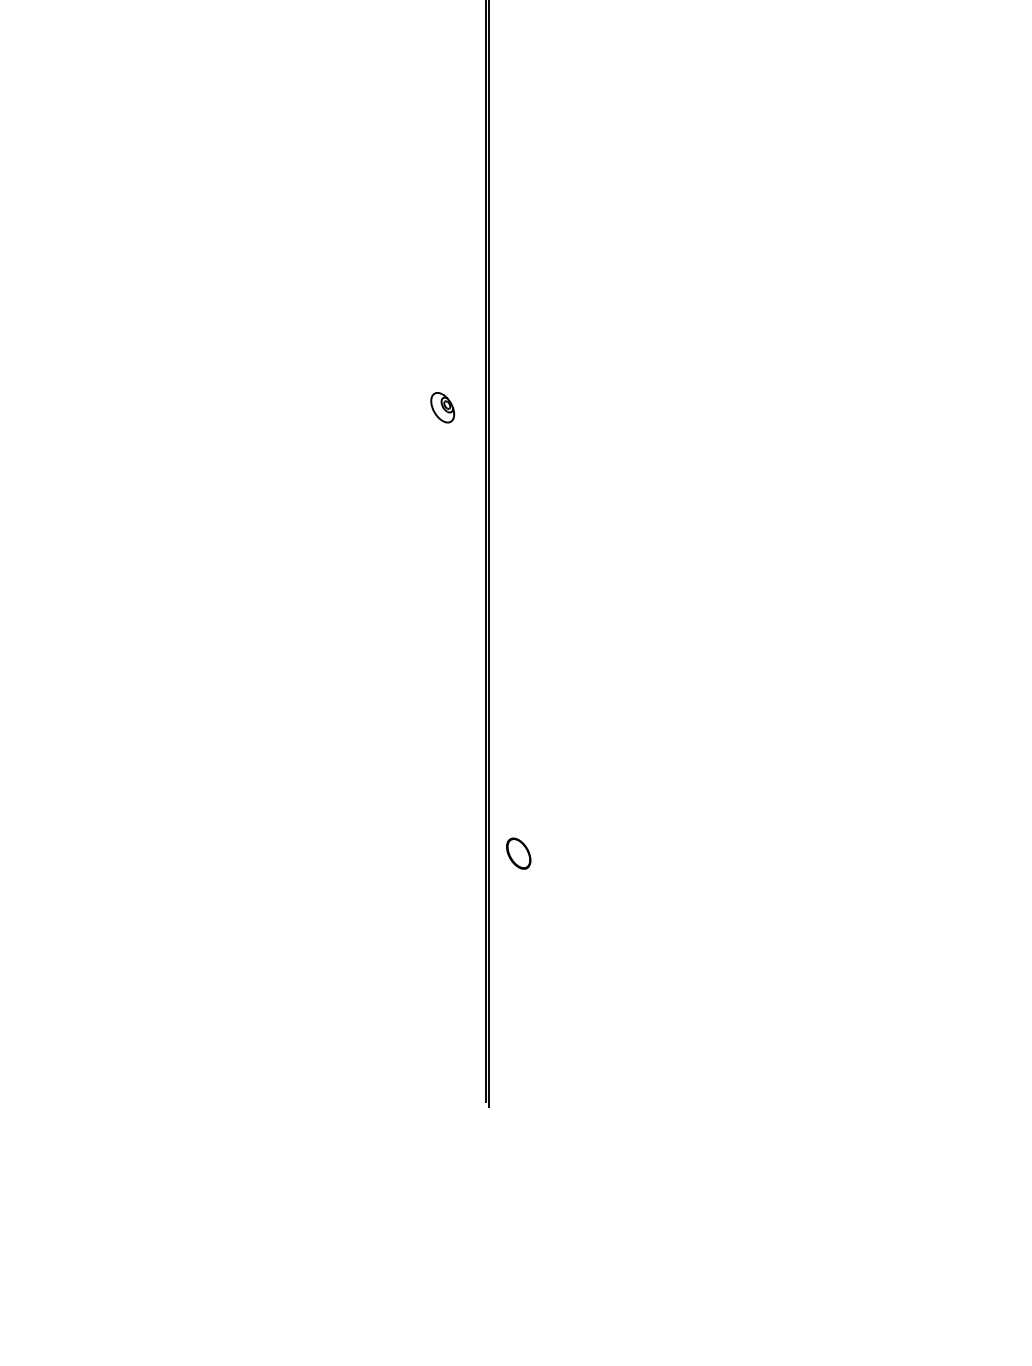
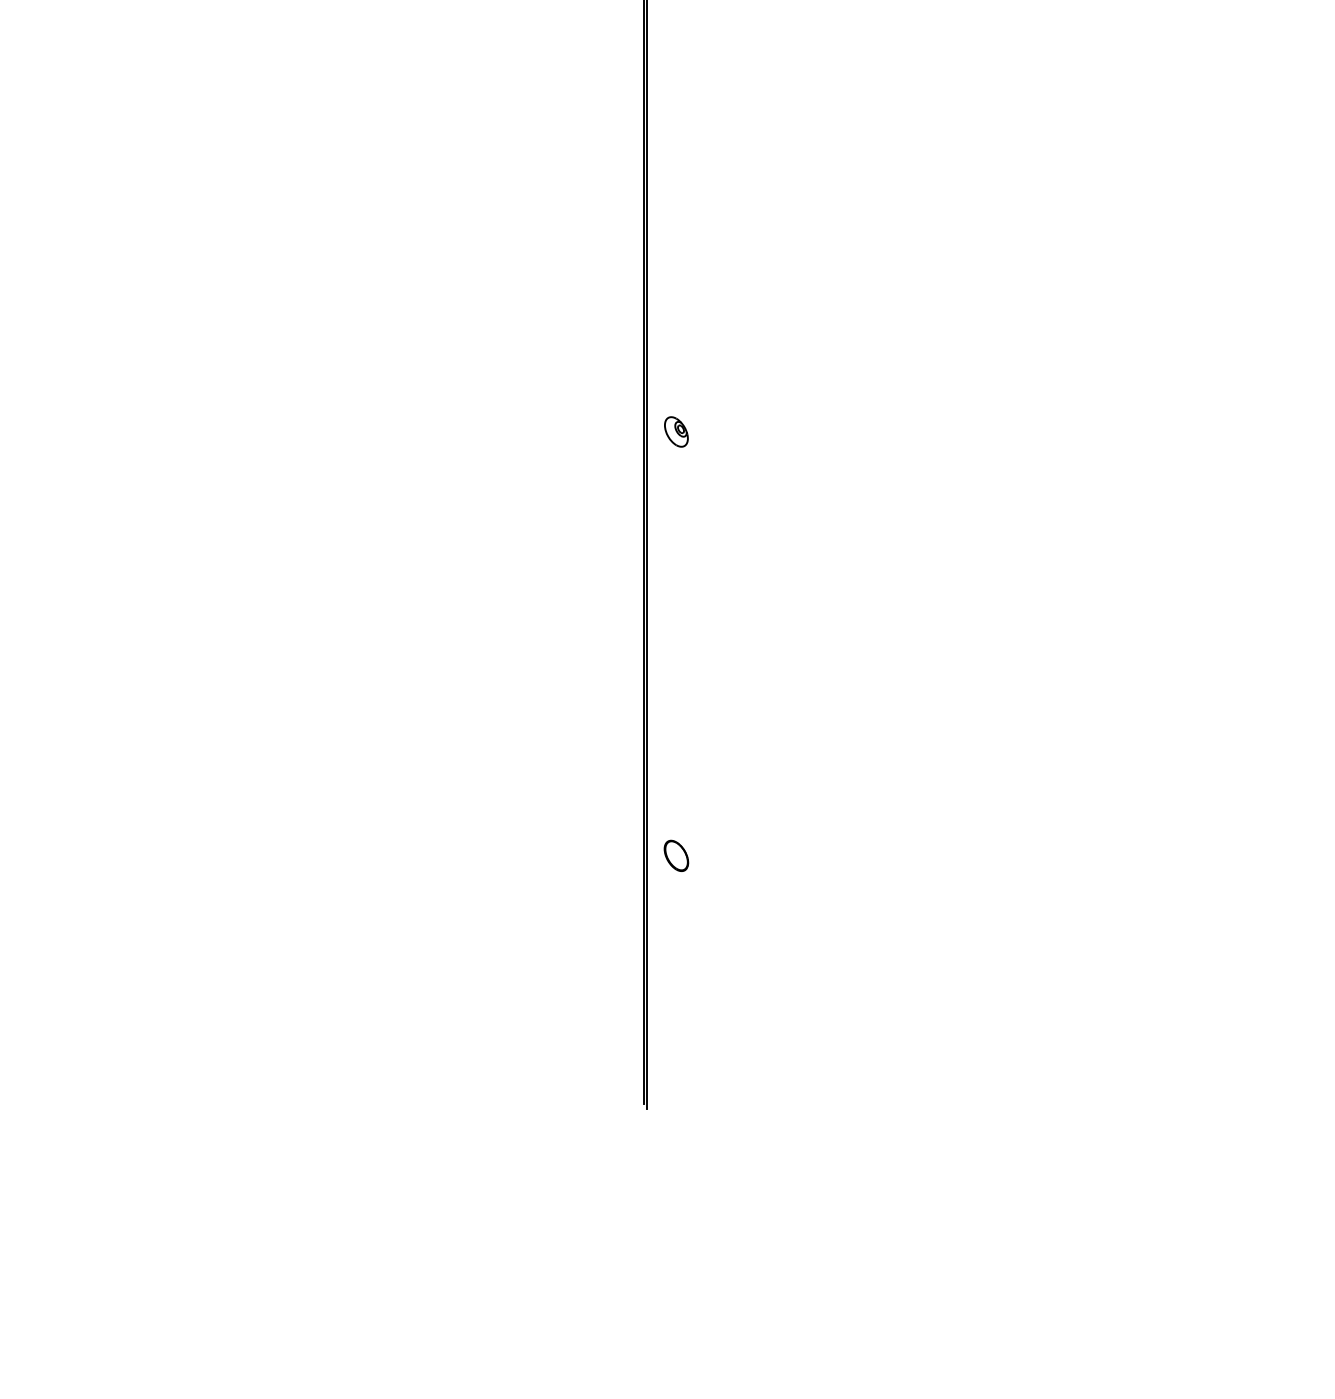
part: (442, 407) -> (676, 431), moved

